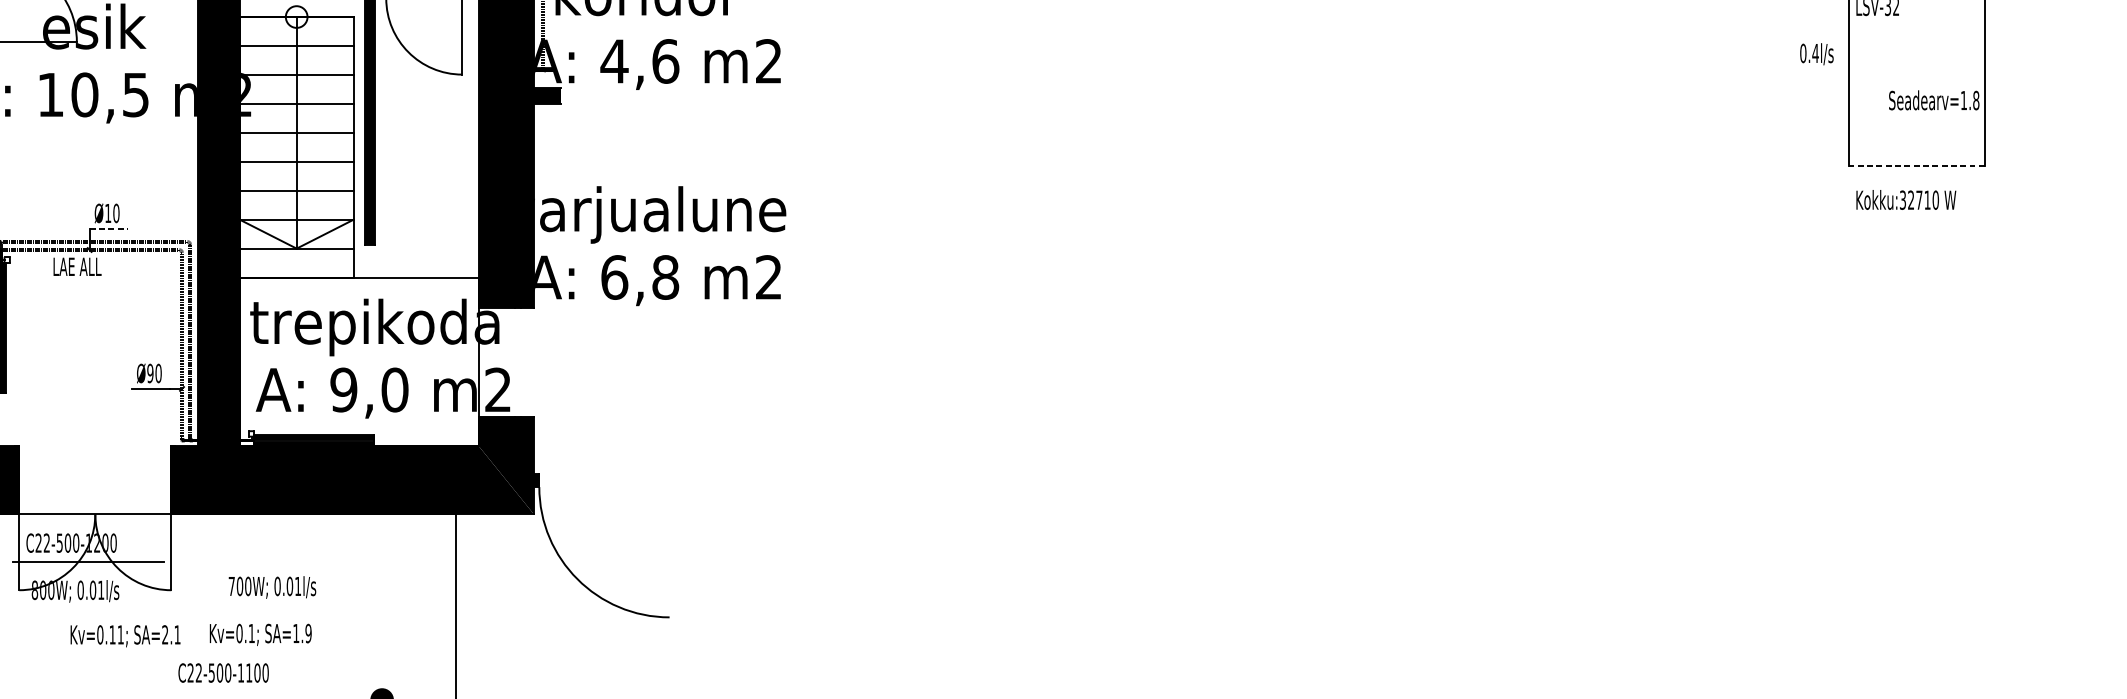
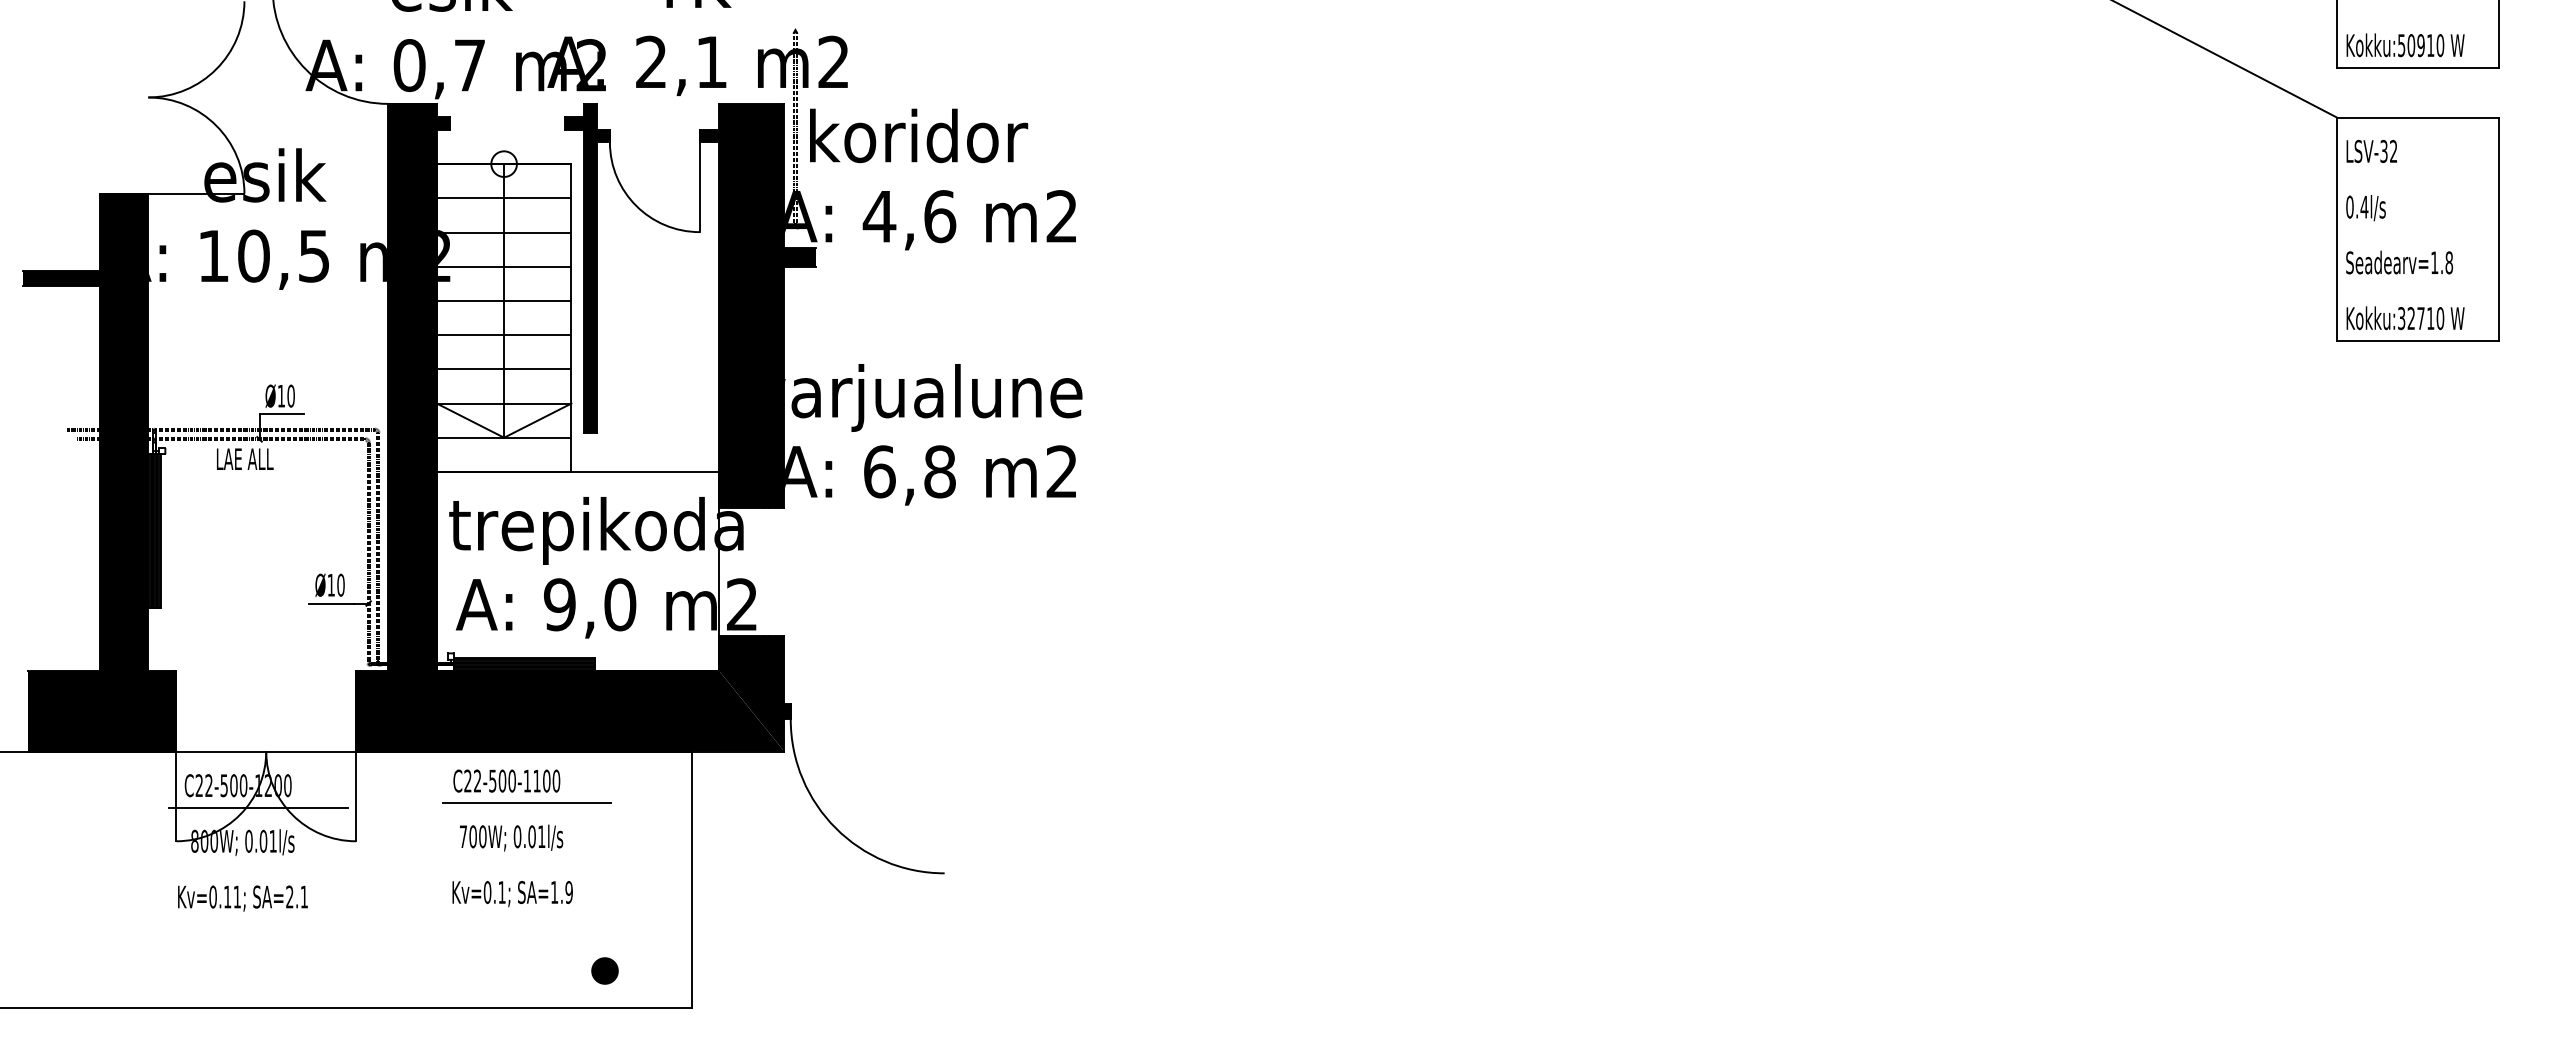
text: (1816, 54) -> (2365, 208), moved
text: (1934, 100) -> (2399, 262), moved
line: (1917, 166) -> (2418, 340), dashed -> solid
text: (1906, 200) -> (2405, 318), moved
line: (109, 228) -> (282, 414), dashed -> solid
text: (150, 372) -> (331, 584), Ø90 -> Ø10
line: (315, 558) -> (526, 803), added
text: (272, 587) -> (511, 837), moved
text: (260, 635) -> (512, 894), moved
text: (125, 636) -> (242, 898), moved
text: (223, 672) -> (506, 780), moved

